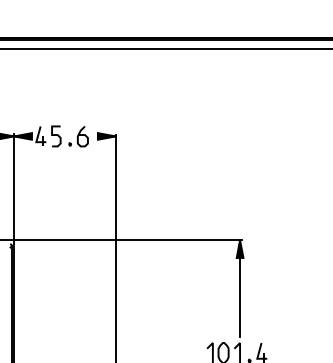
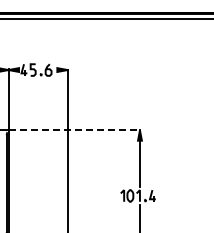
line: (129, 240) -> (75, 130), solid -> dashed

